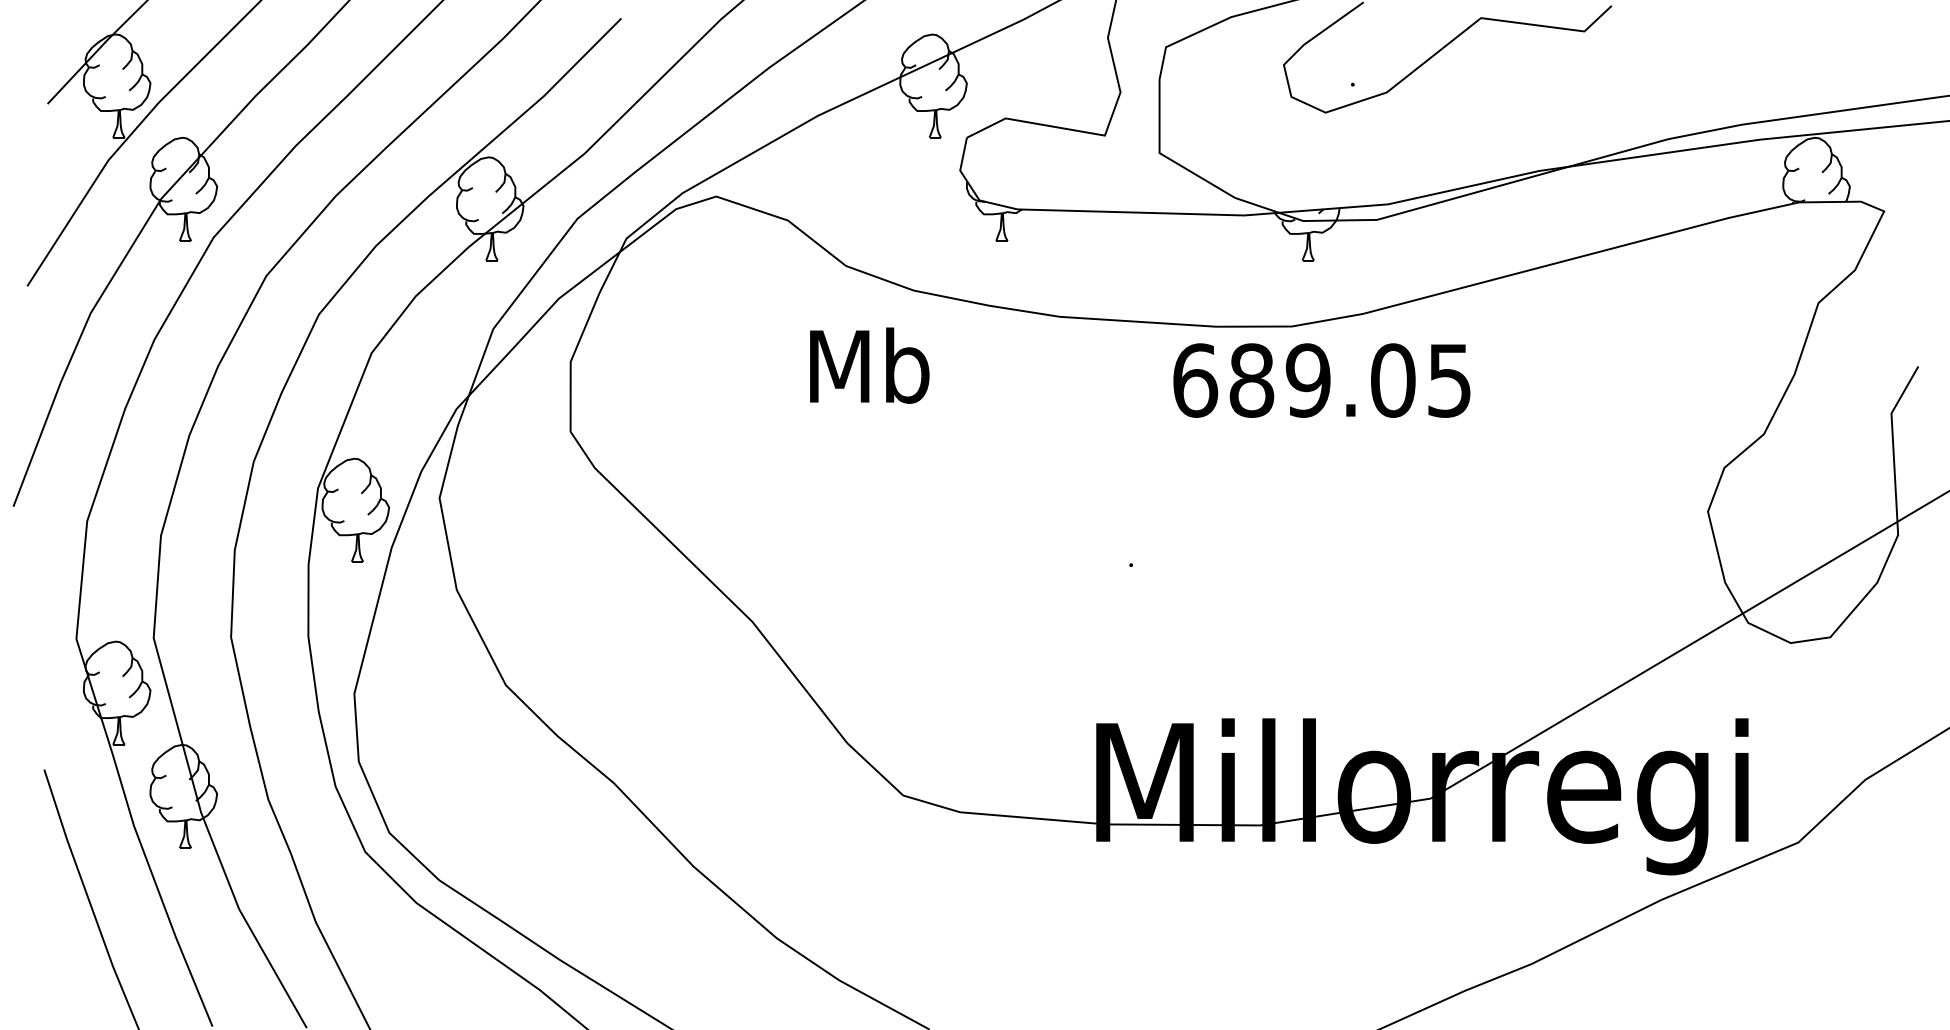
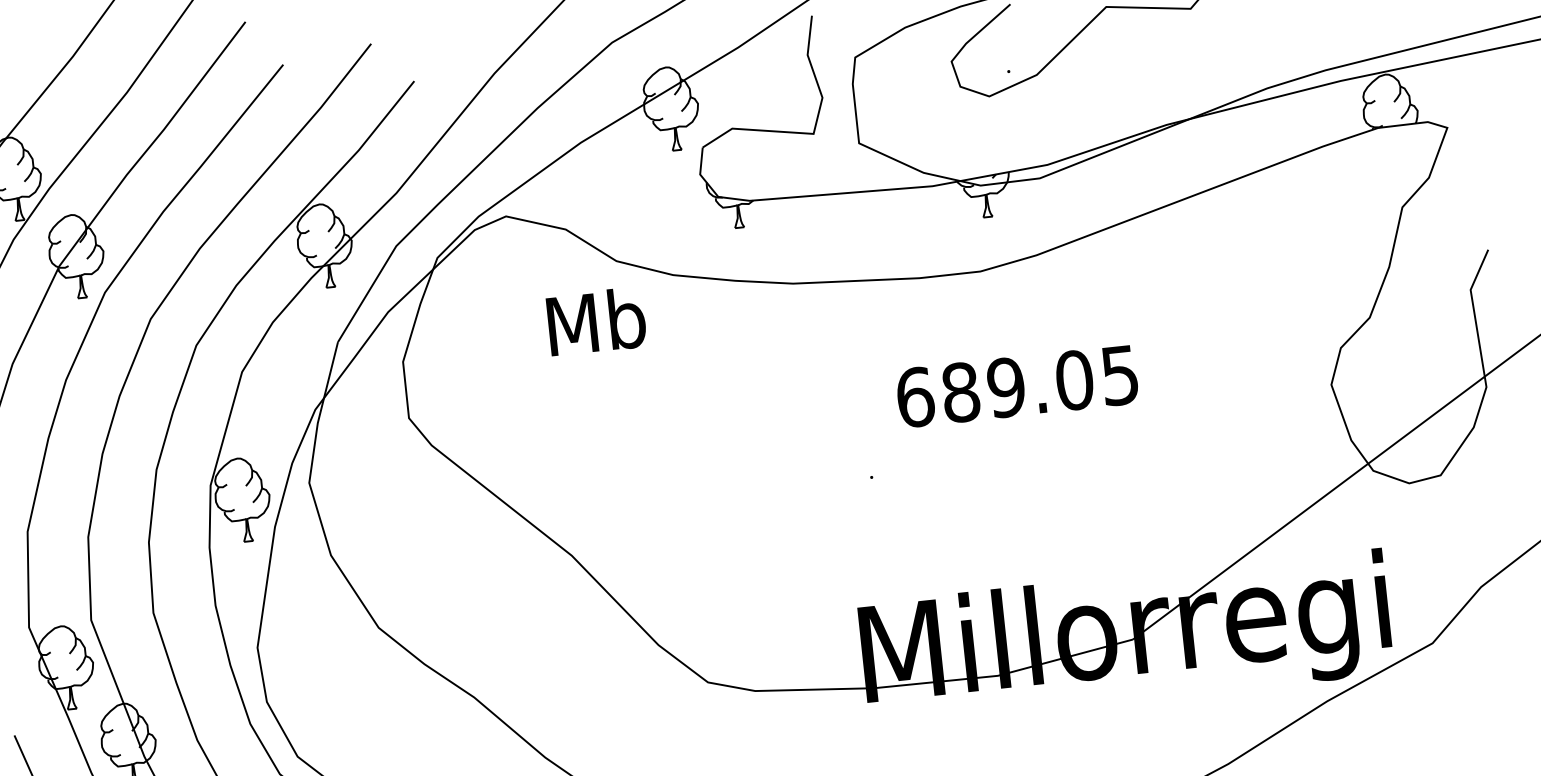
text: (869, 365) -> (596, 321), moved
text: (1321, 380) -> (1016, 386), moved

